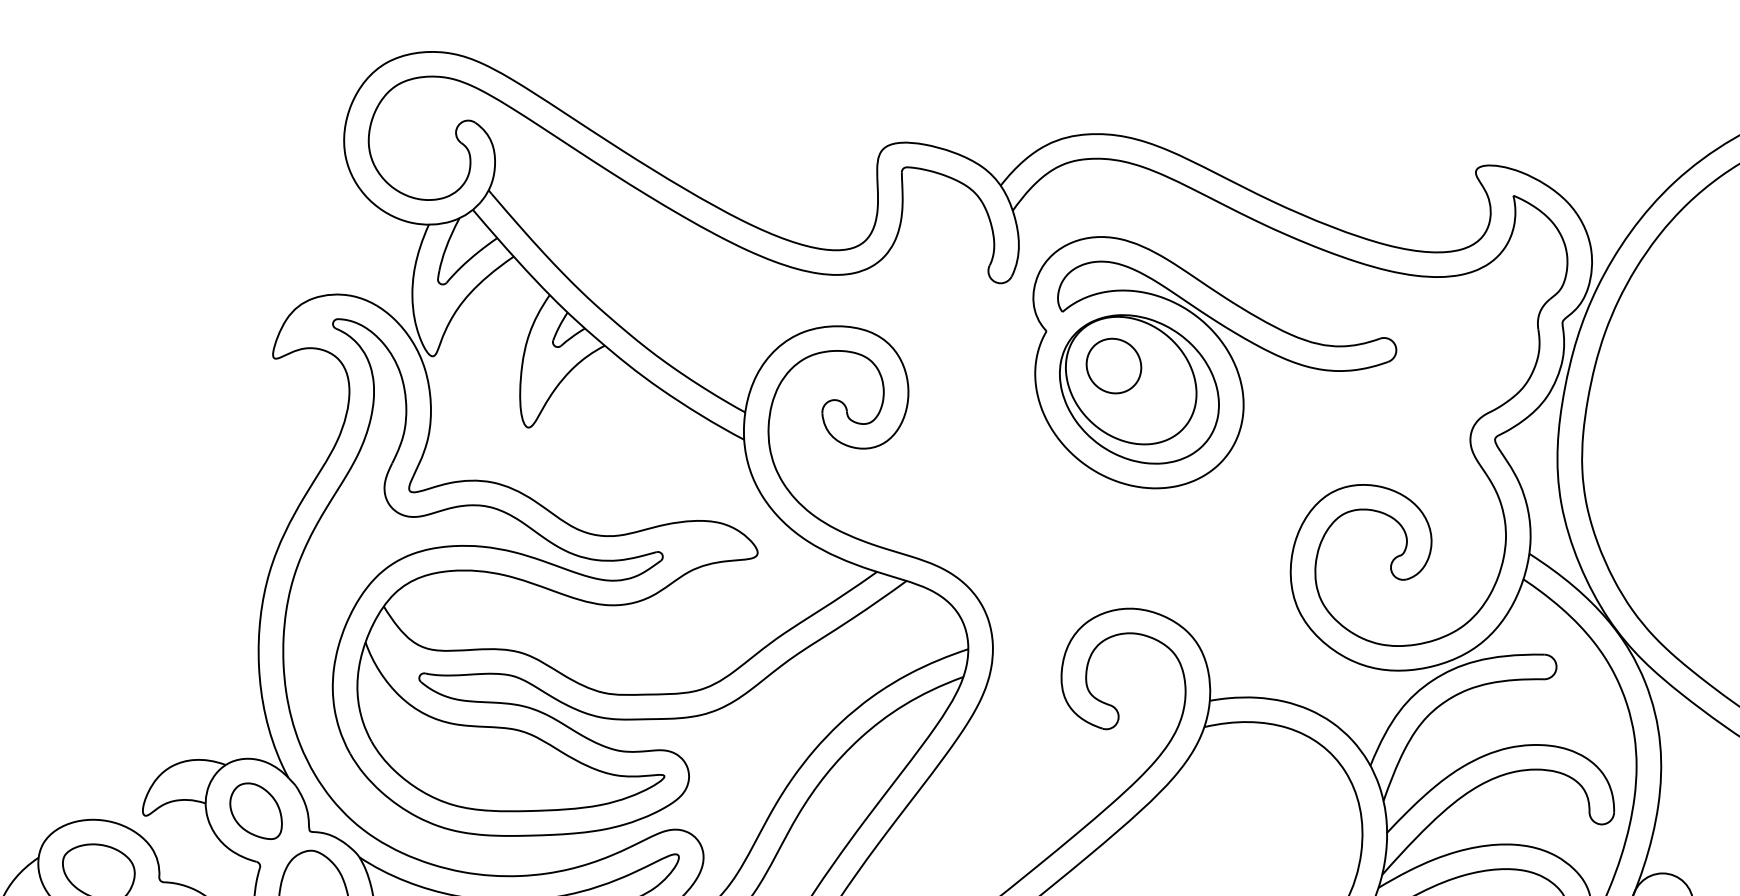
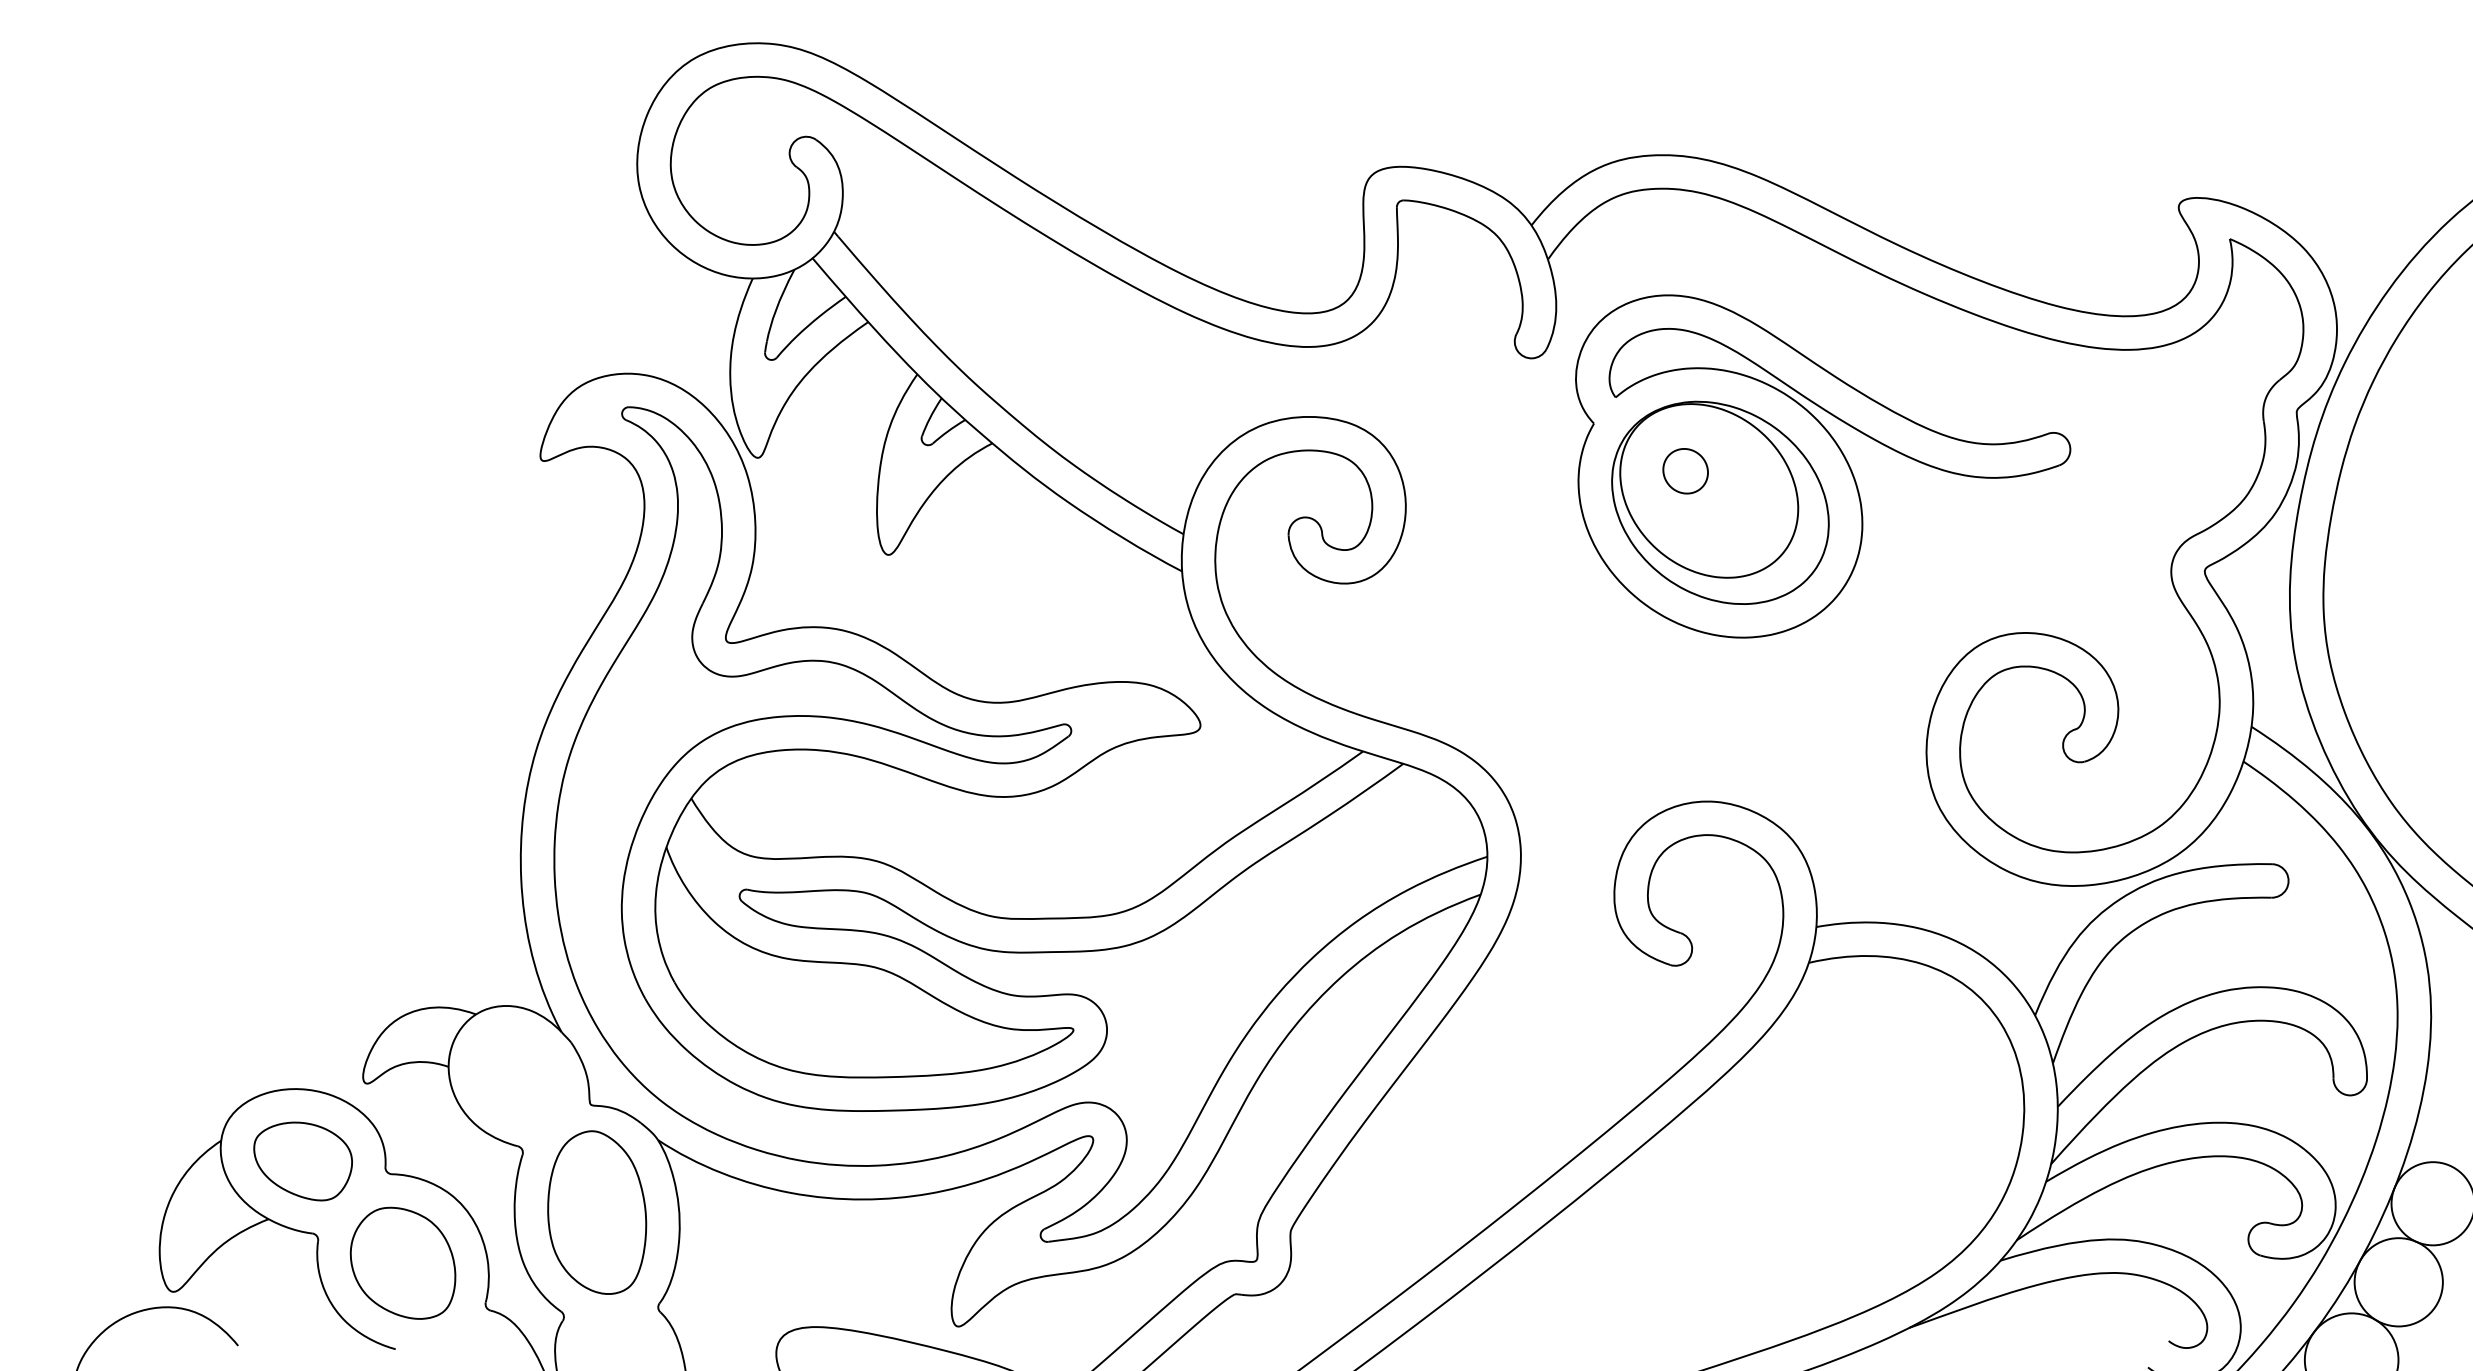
part: (1113, 366) -> (1685, 471), size x0.6
part: (256, 811) -> (517, 1077), removed

